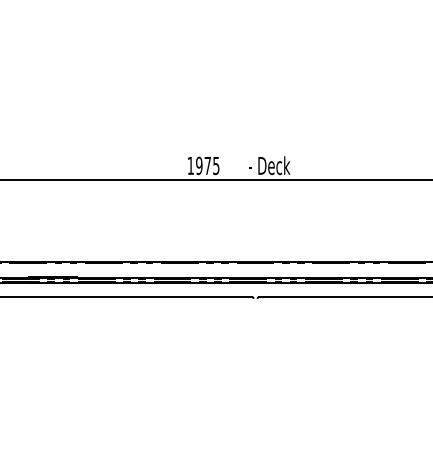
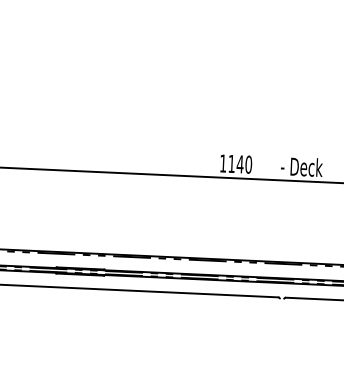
text: (207, 165) -> (239, 163), 1975 -> 1140

